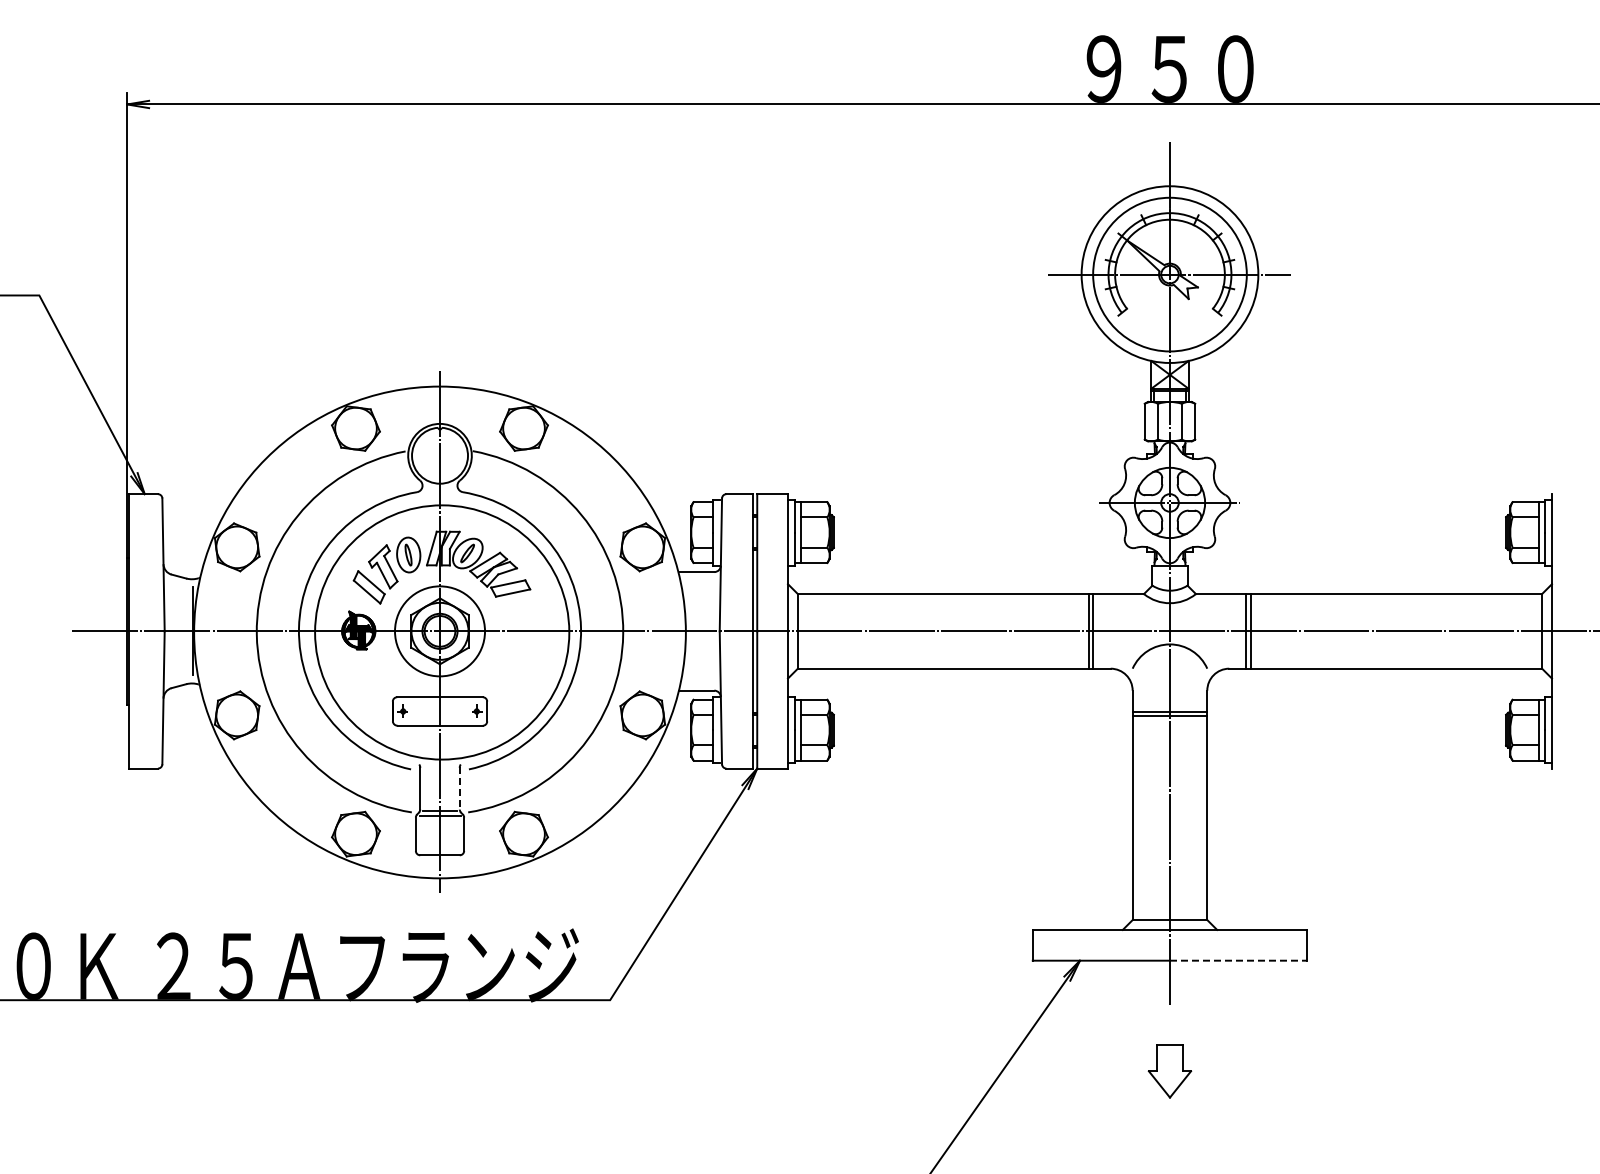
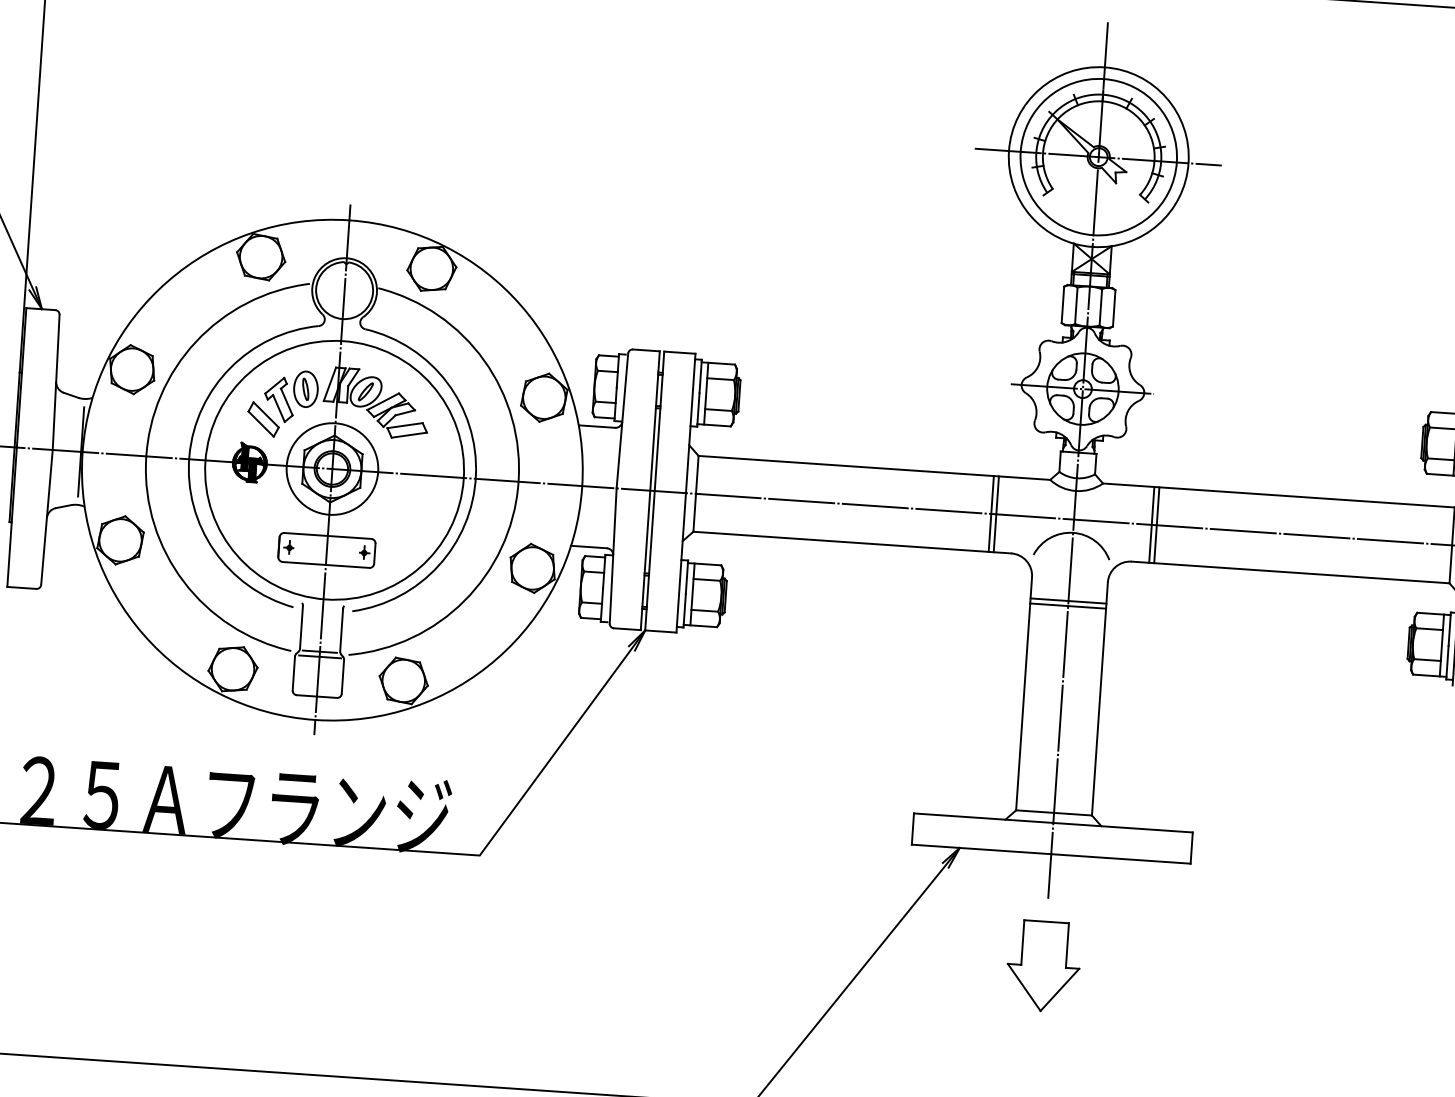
line: (459, 788) -> (341, 630), dashed -> solid
line: (1238, 960) -> (1120, 858), dashed -> solid
part: (1169, 1071) -> (1043, 966), size x1.67

